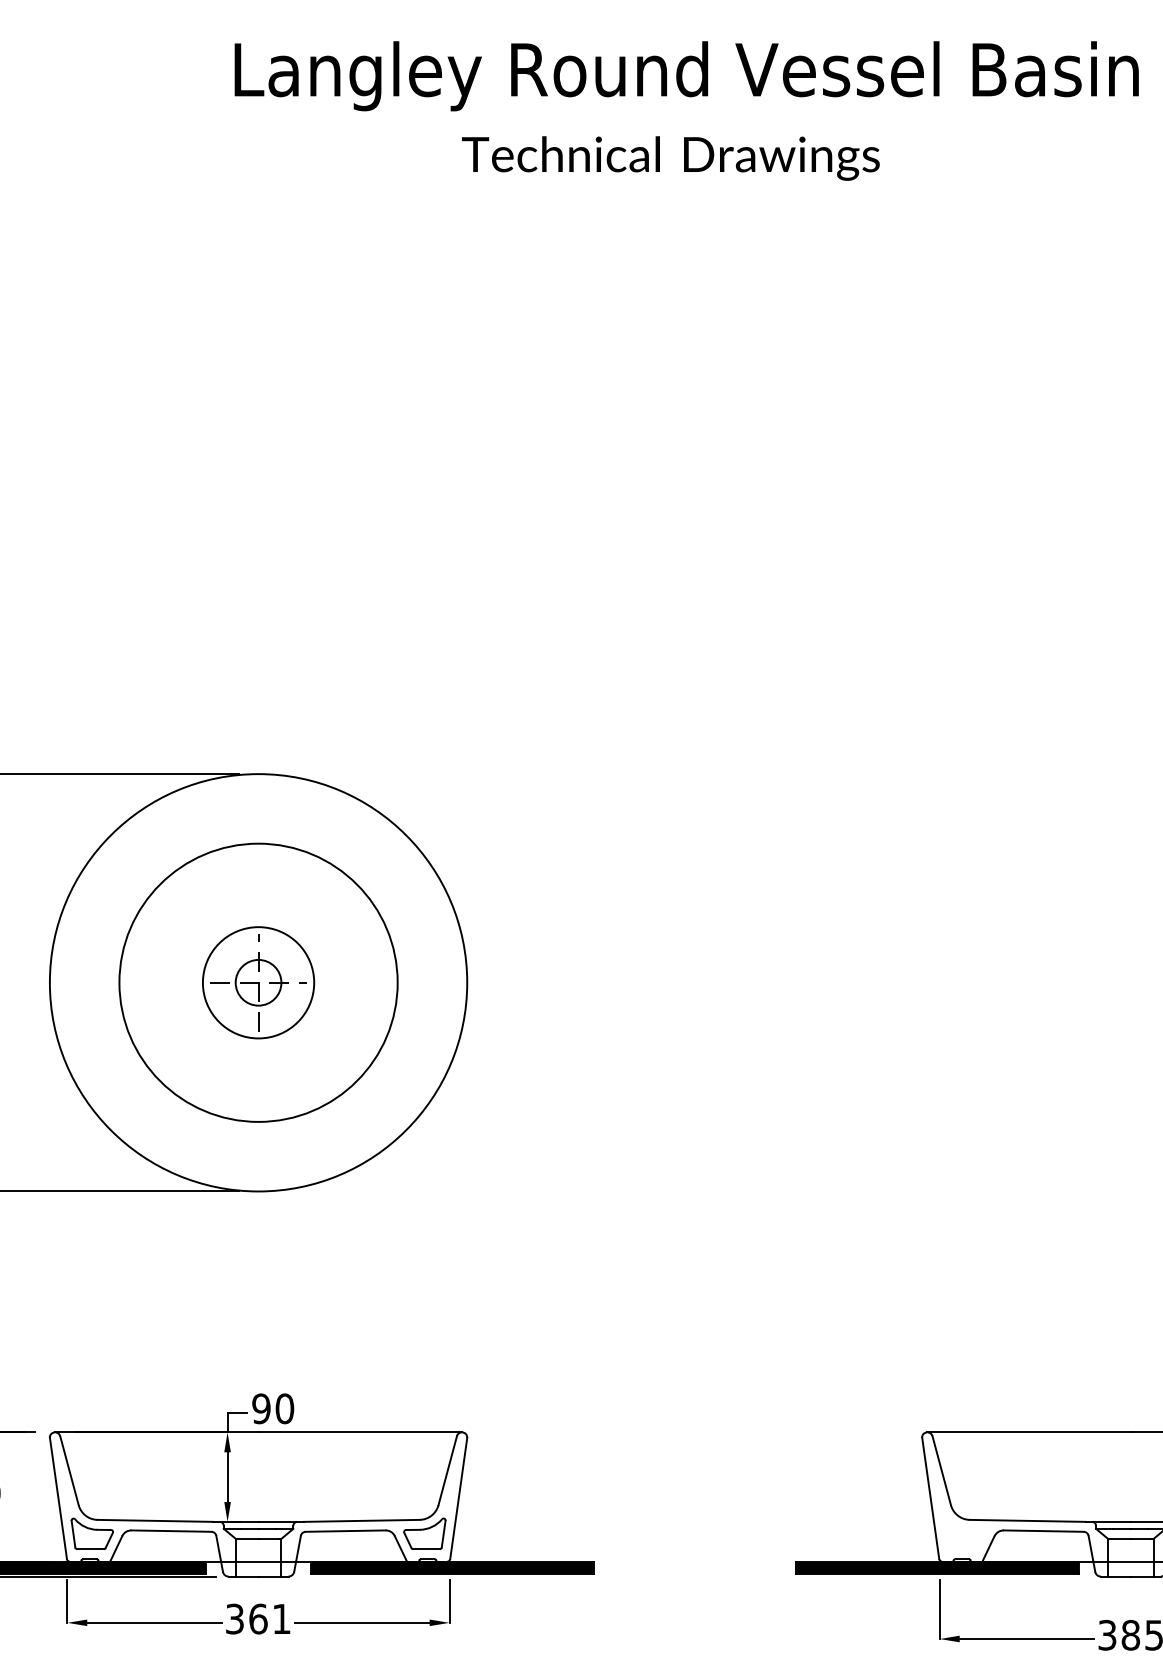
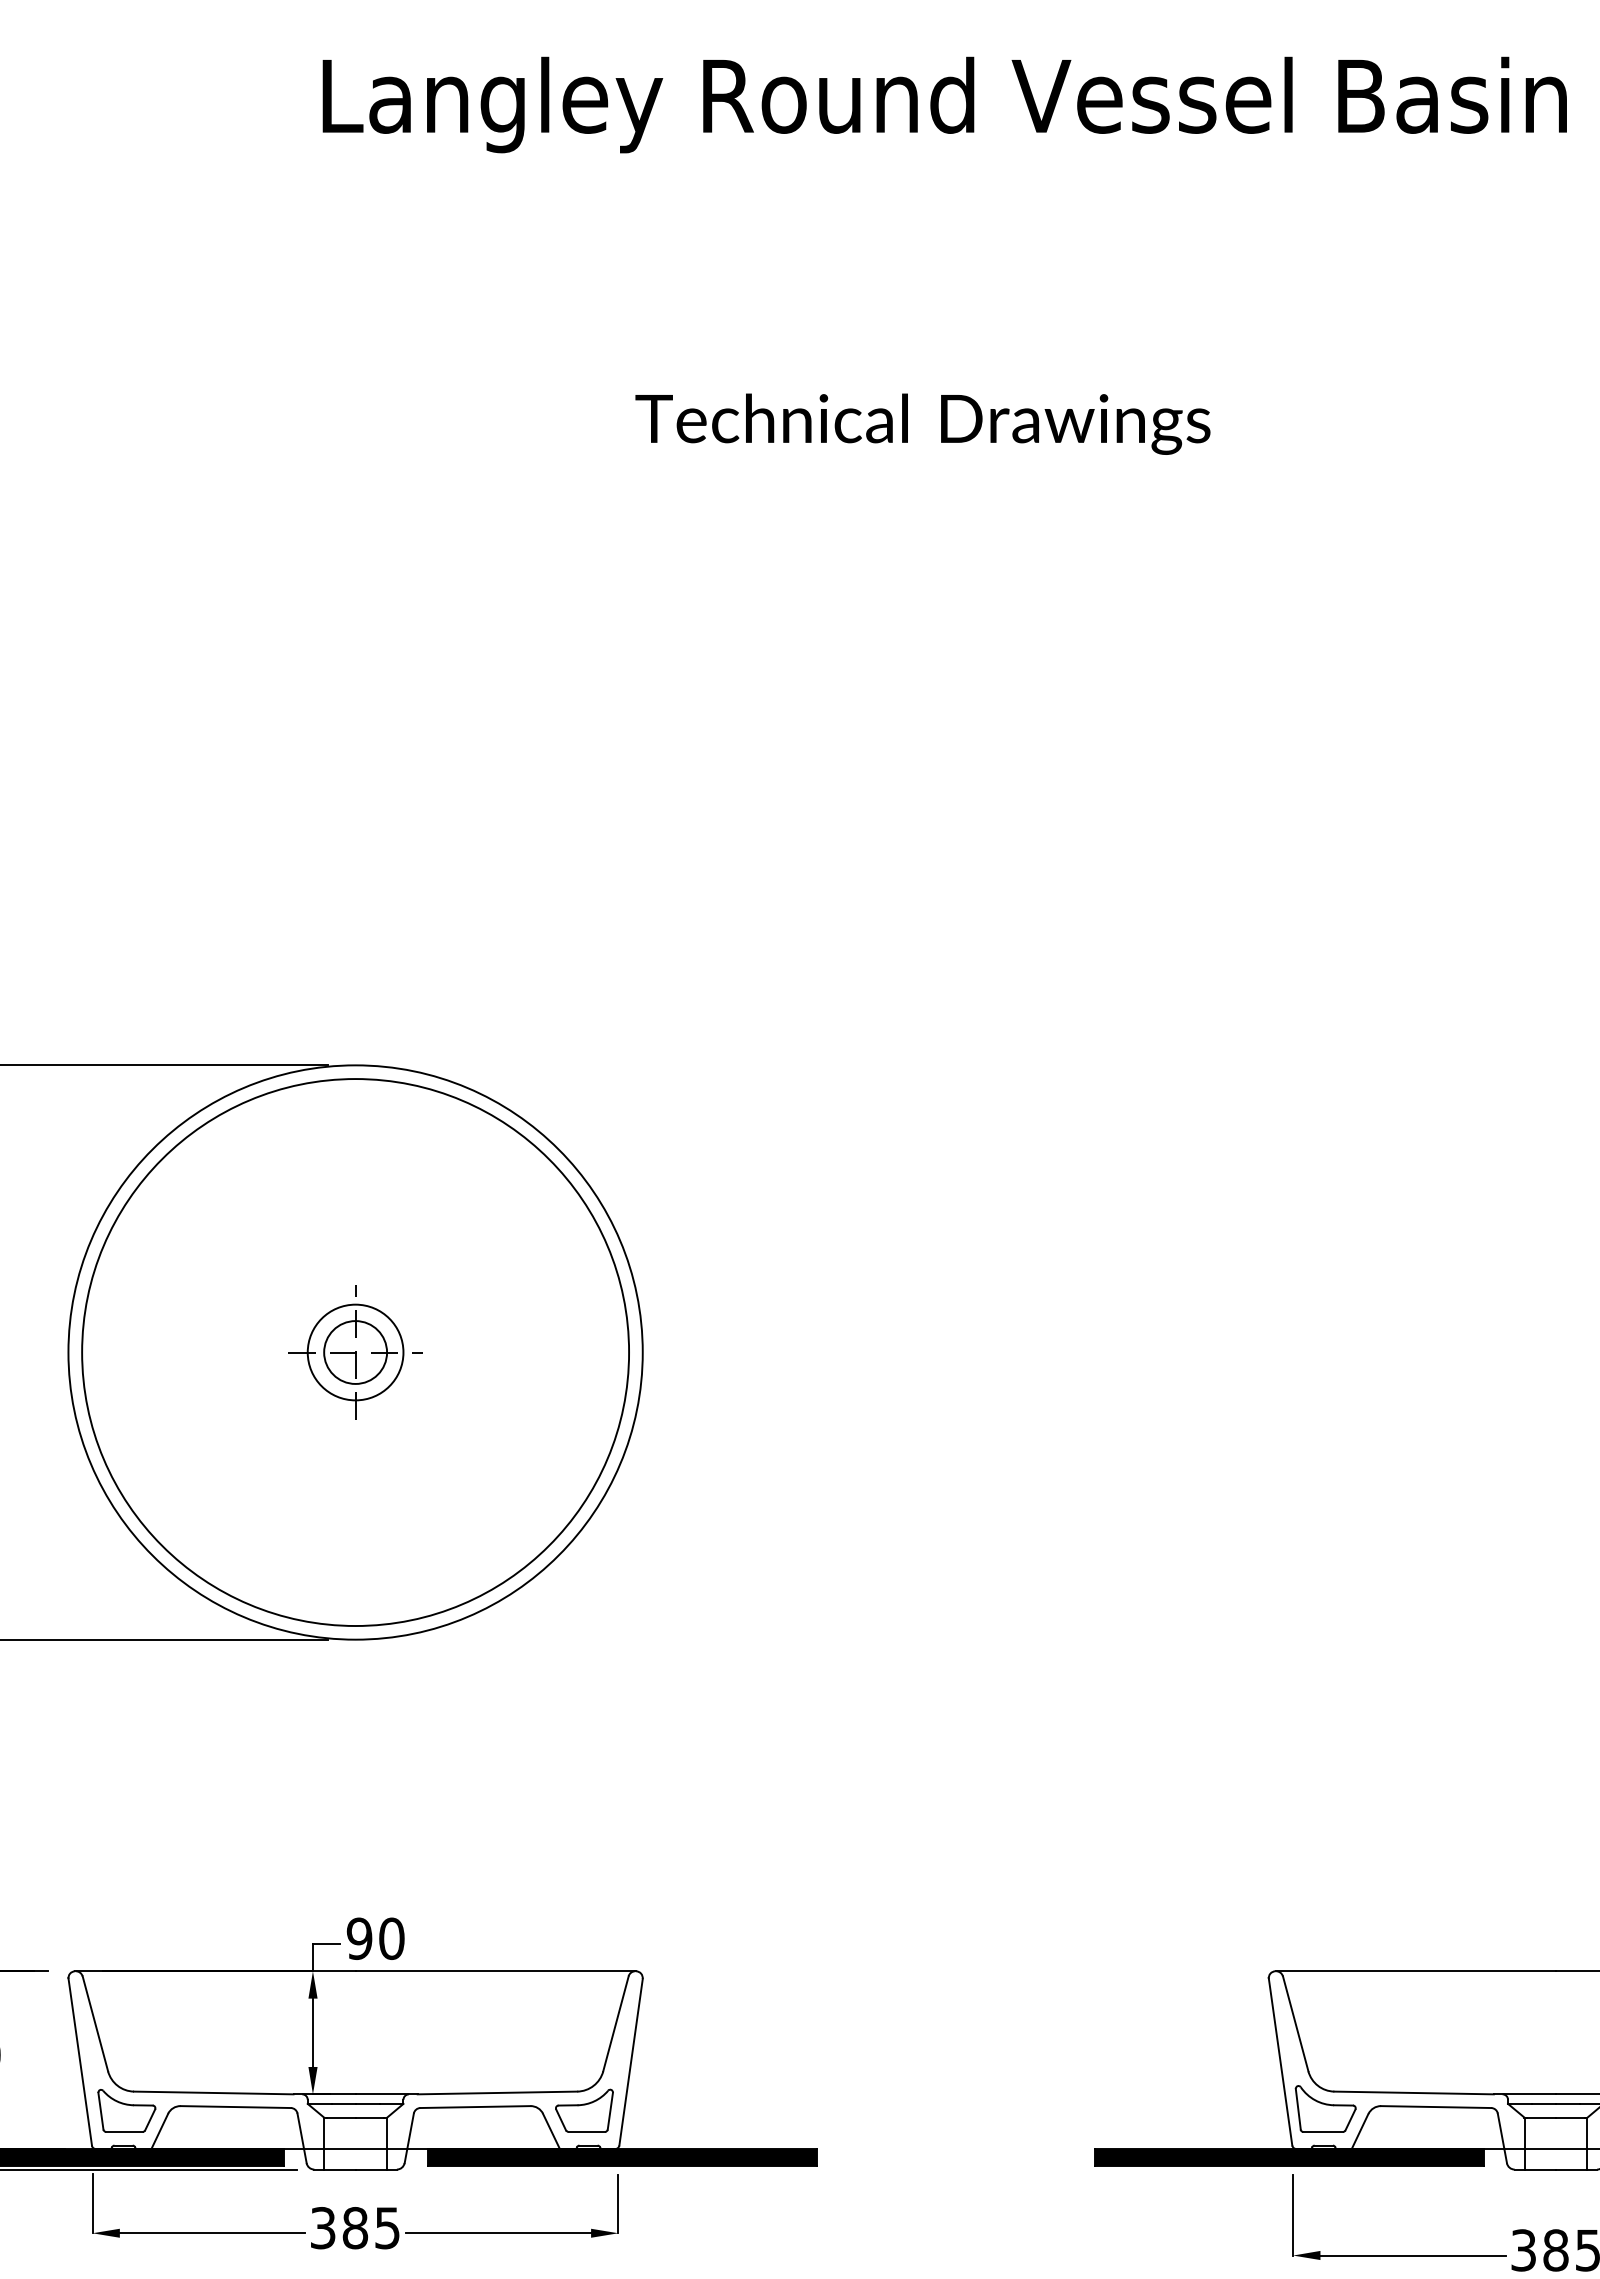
text: (670, 157) -> (922, 423), moved
circle: (258, 982) -> (355, 1352), size x0.62
circle: (258, 982) -> (355, 1352), size x1.43
part: (963, 1532) -> (1325, 2108), added
text: (269, 1619) -> (370, 2228), 361 -> 385

